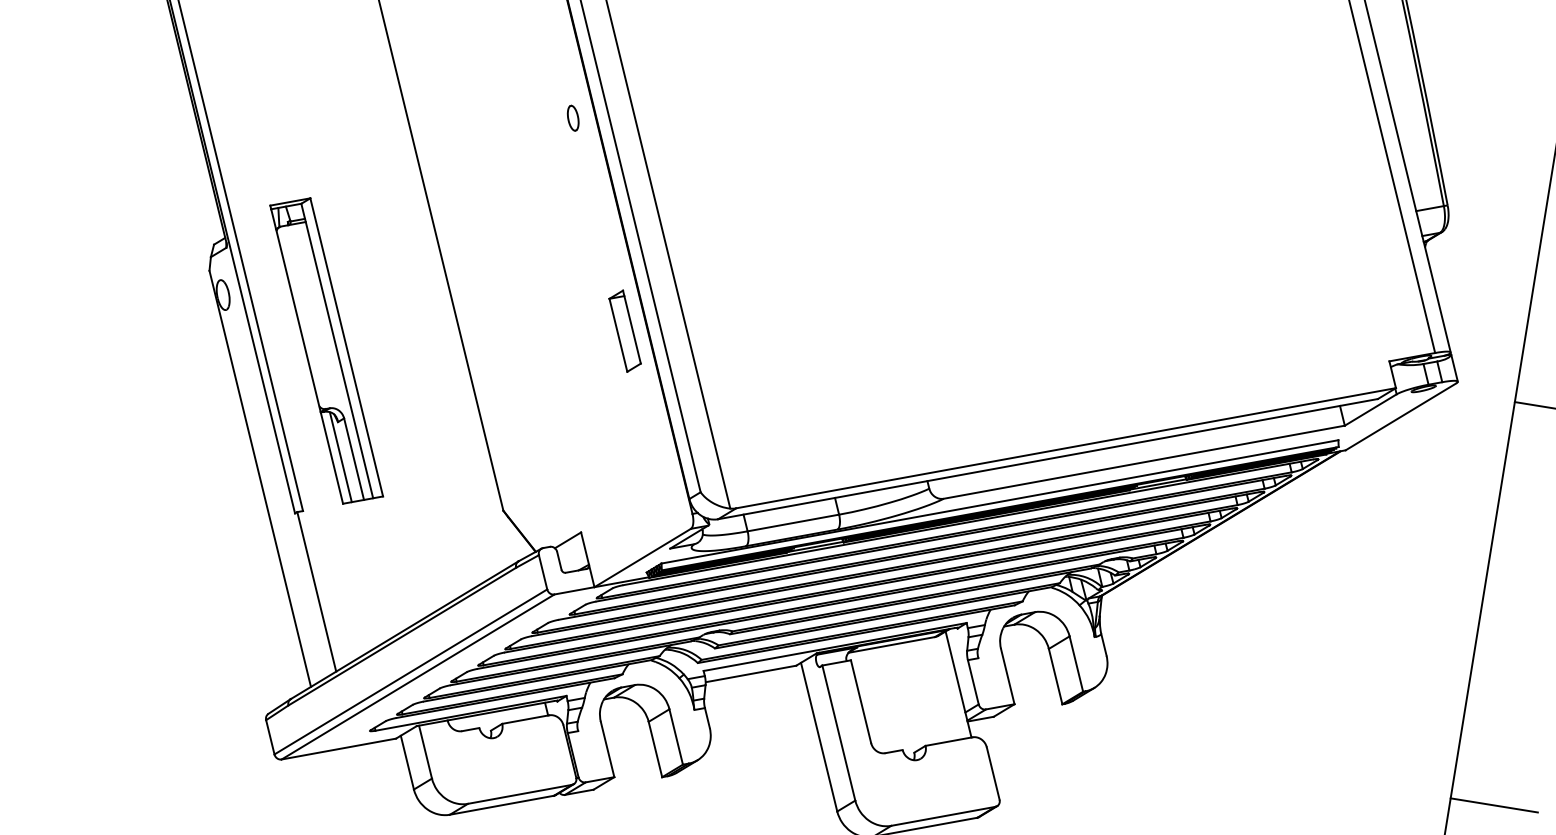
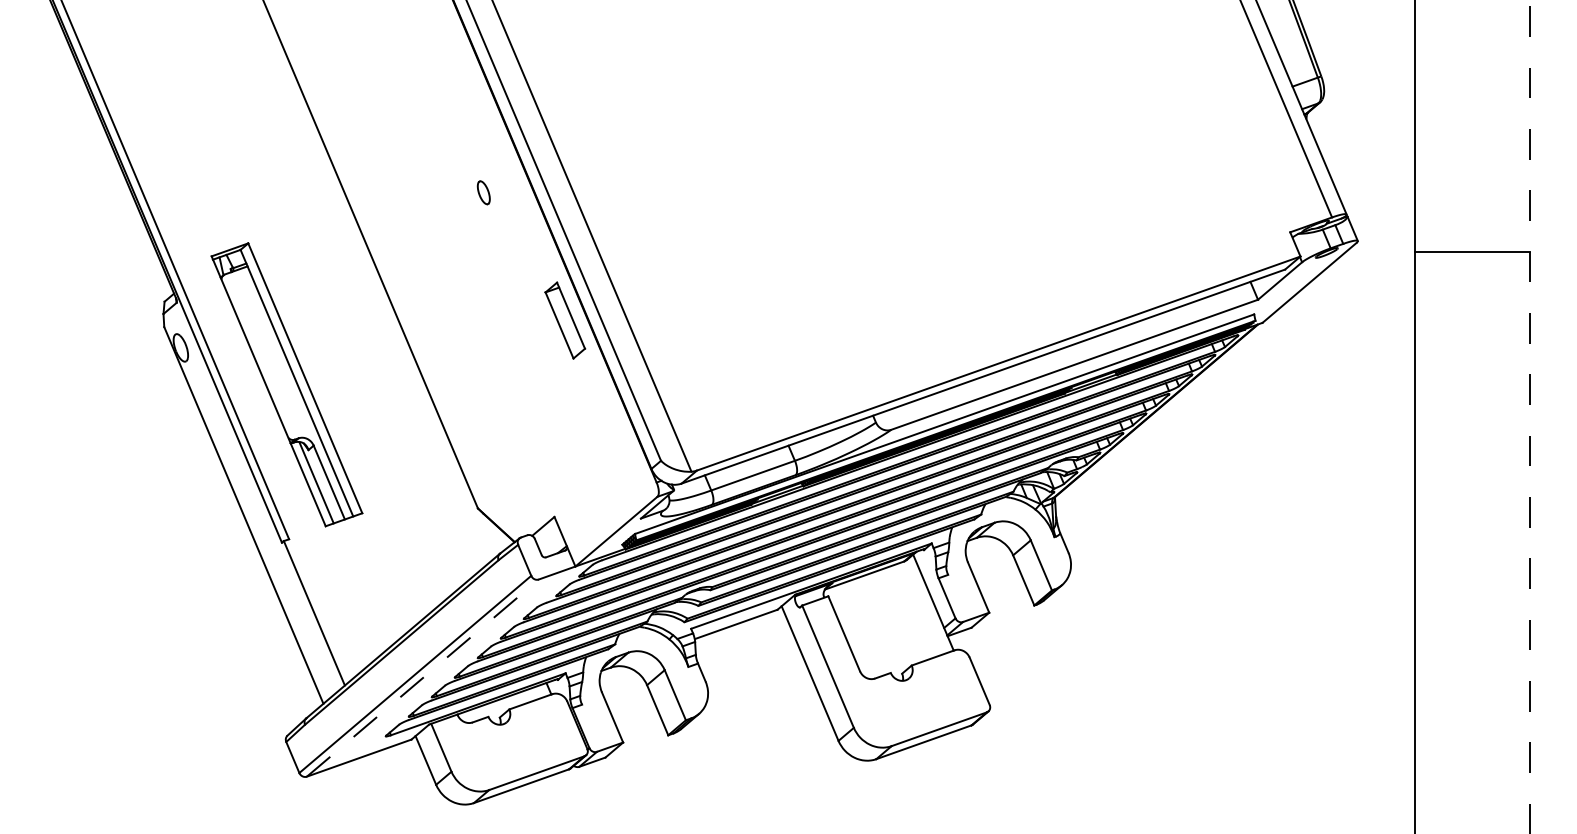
part: (572, 117) -> (483, 192), moved
line: (418, 676) -> (423, 677), solid -> dashed
line: (1493, 804) -> (1456, 634), removed

